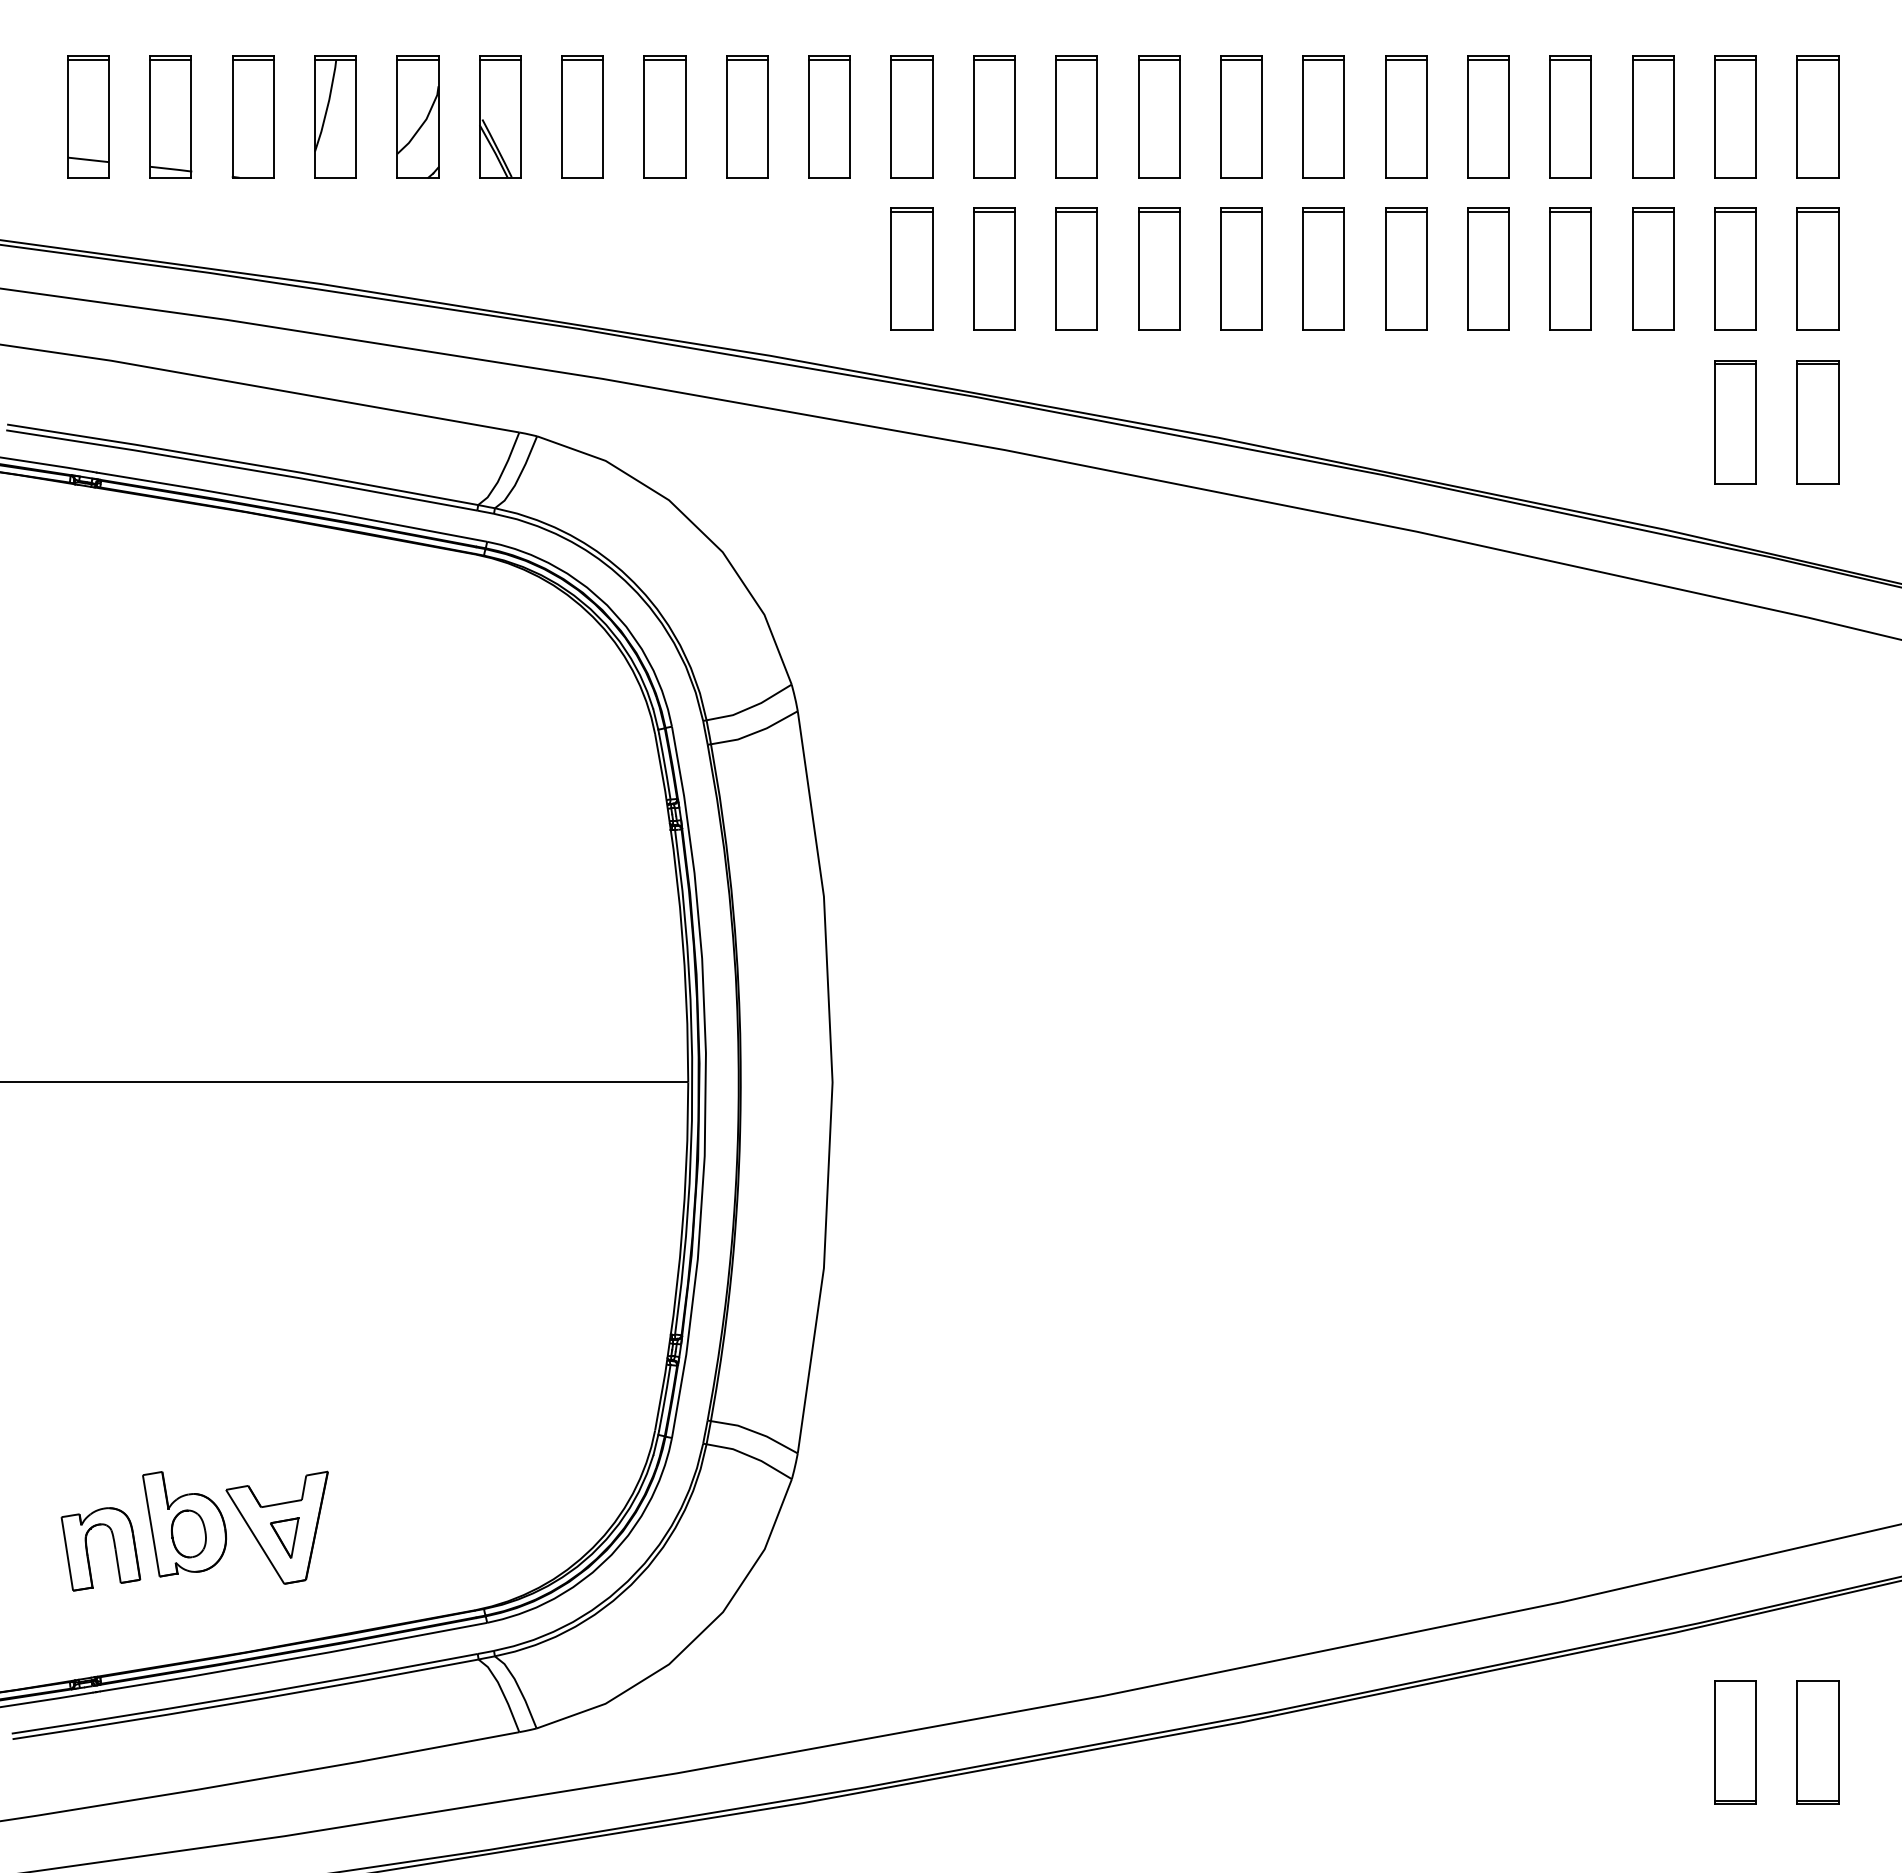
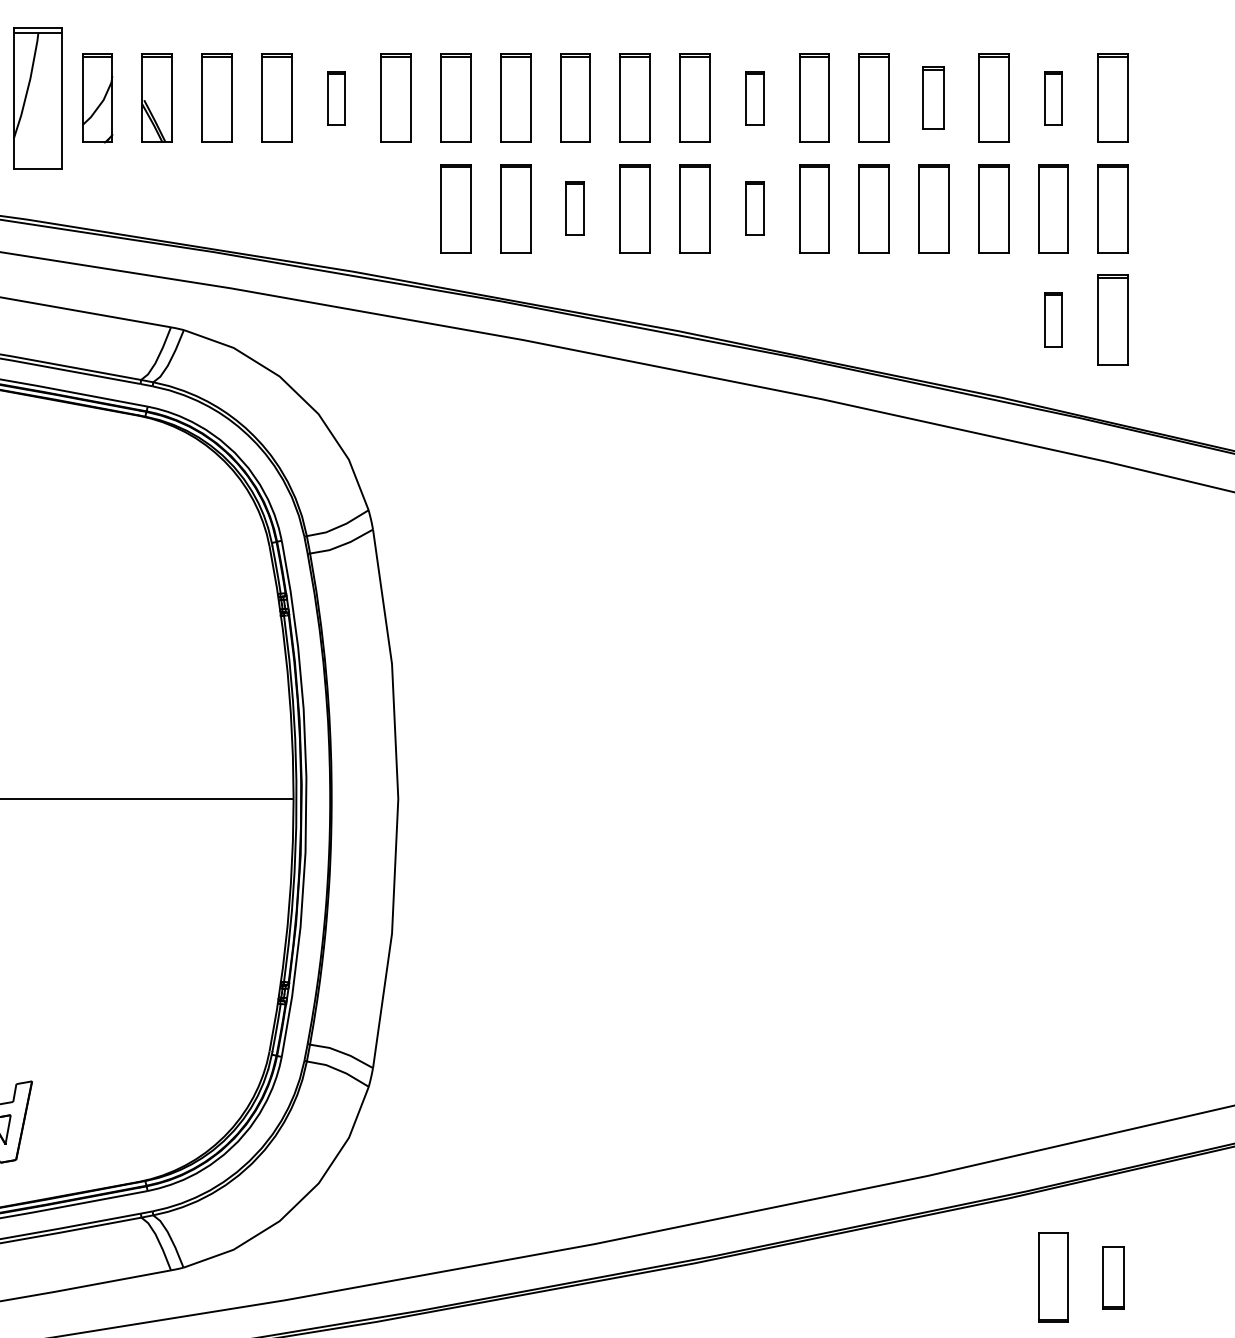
part: (335, 116) -> (37, 98), size x1.6
part: (747, 116) -> (336, 98), size x0.6
part: (1323, 116) -> (754, 98), size x0.6
part: (1570, 116) -> (933, 98), size x0.7
part: (1735, 116) -> (1053, 98), size x0.6
part: (1076, 268) -> (575, 208), size x0.6
part: (1323, 268) -> (754, 208), size x0.6
part: (1735, 422) -> (1053, 320), size x0.6
part: (1817, 1742) -> (1112, 1277), size x0.7

